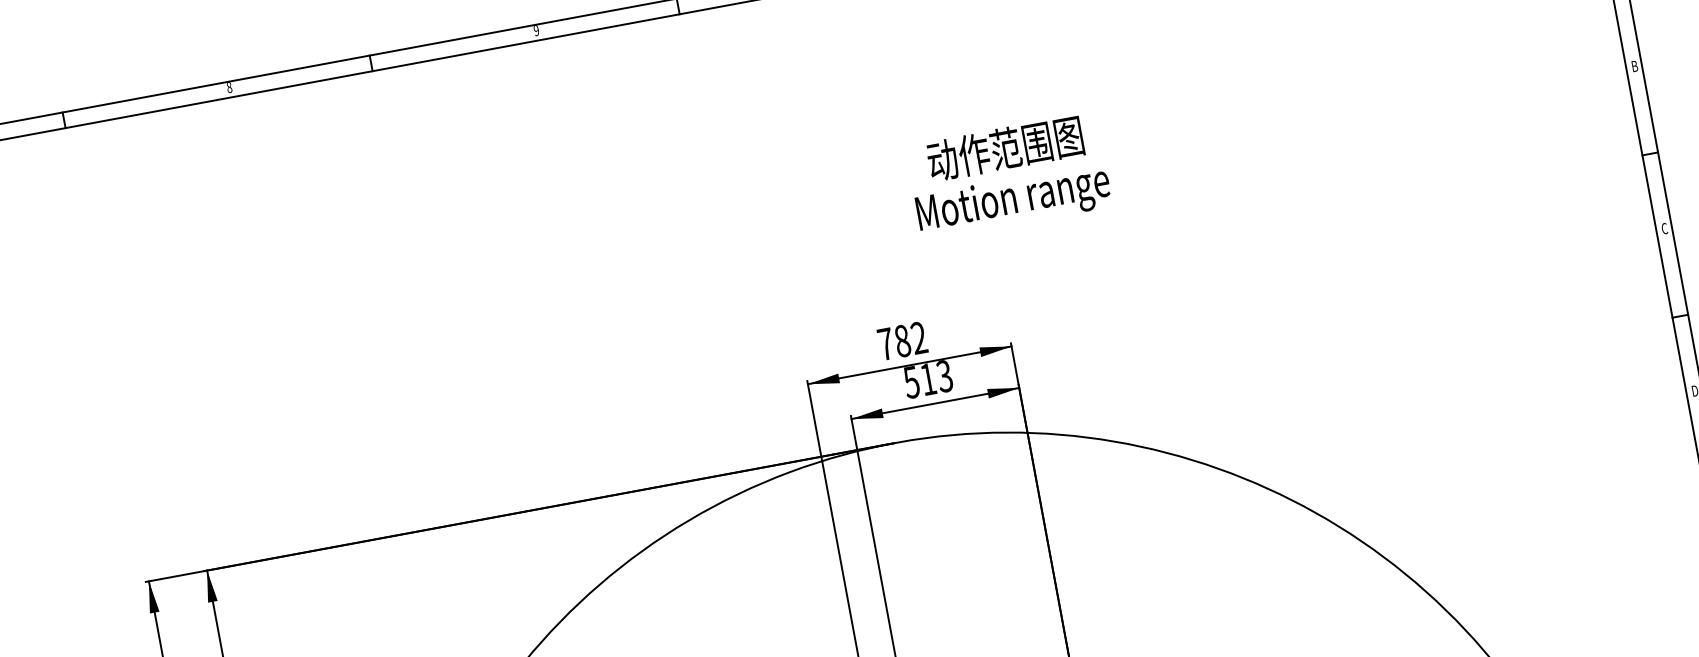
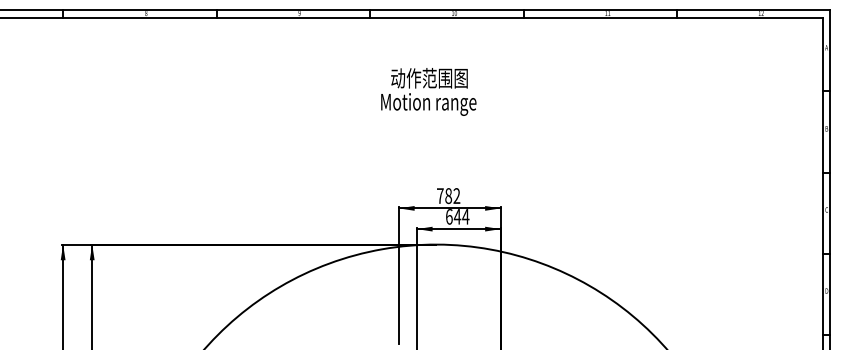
text: (1008, 175) -> (428, 91), moved
text: (927, 378) -> (457, 216), 513 -> 644

